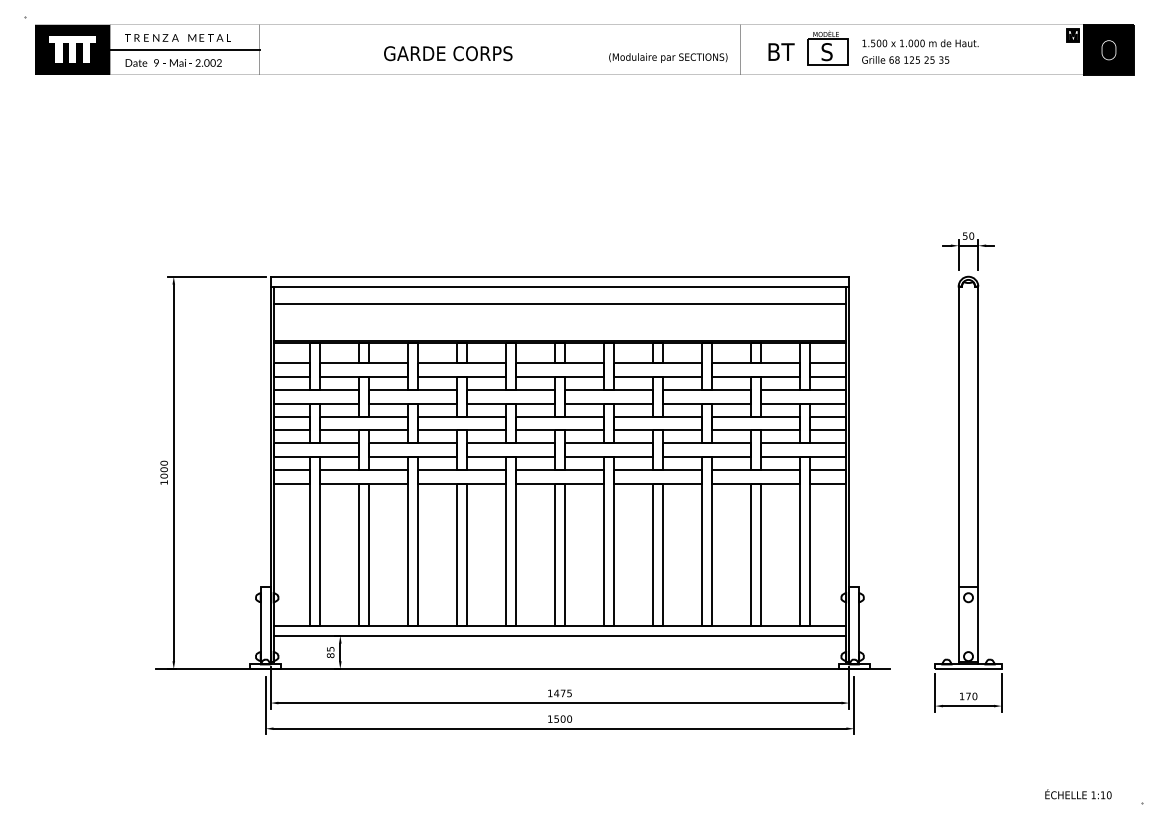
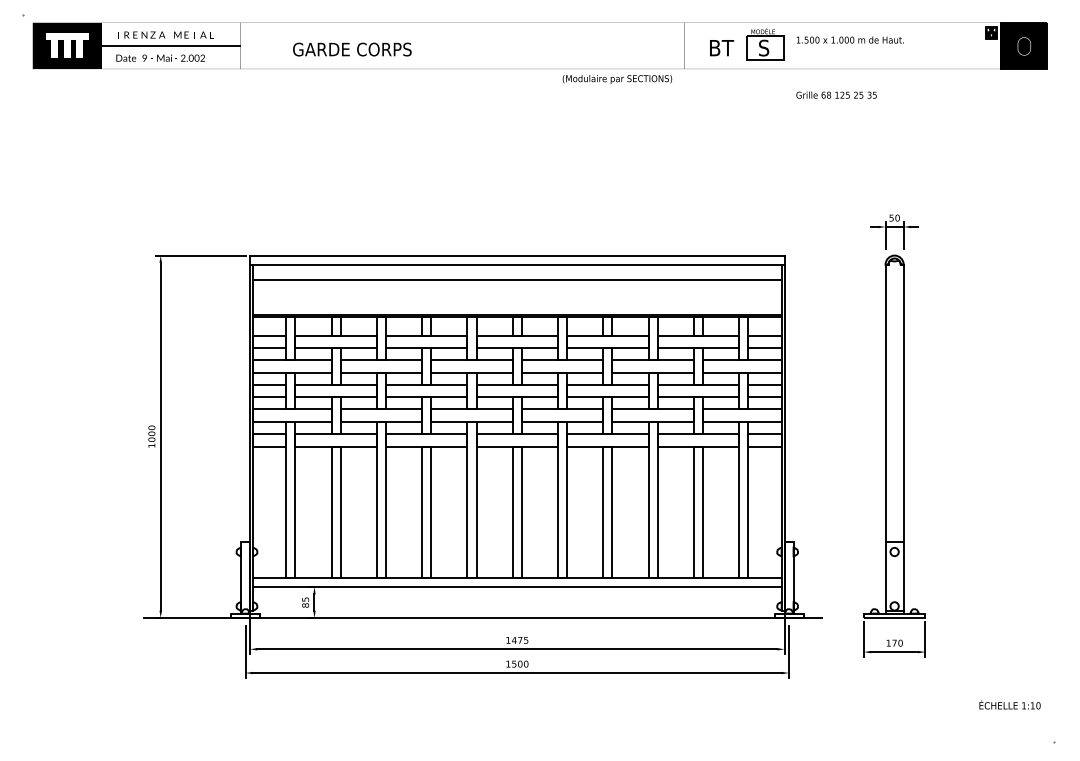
text: (448, 53) -> (352, 49), moved
text: (668, 57) -> (617, 78), moved
text: (905, 59) -> (836, 94), moved
text: (1078, 794) -> (1010, 705), moved

